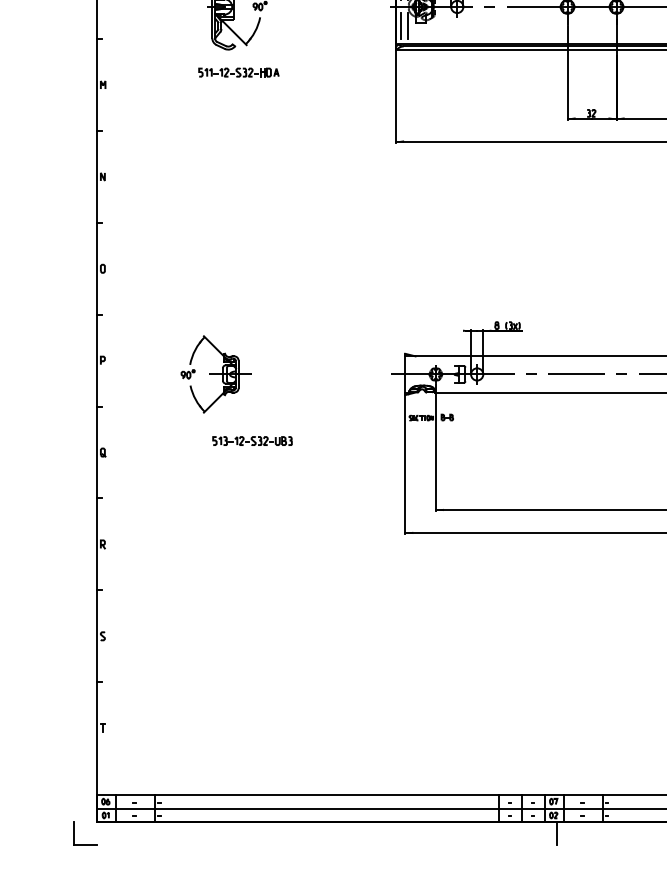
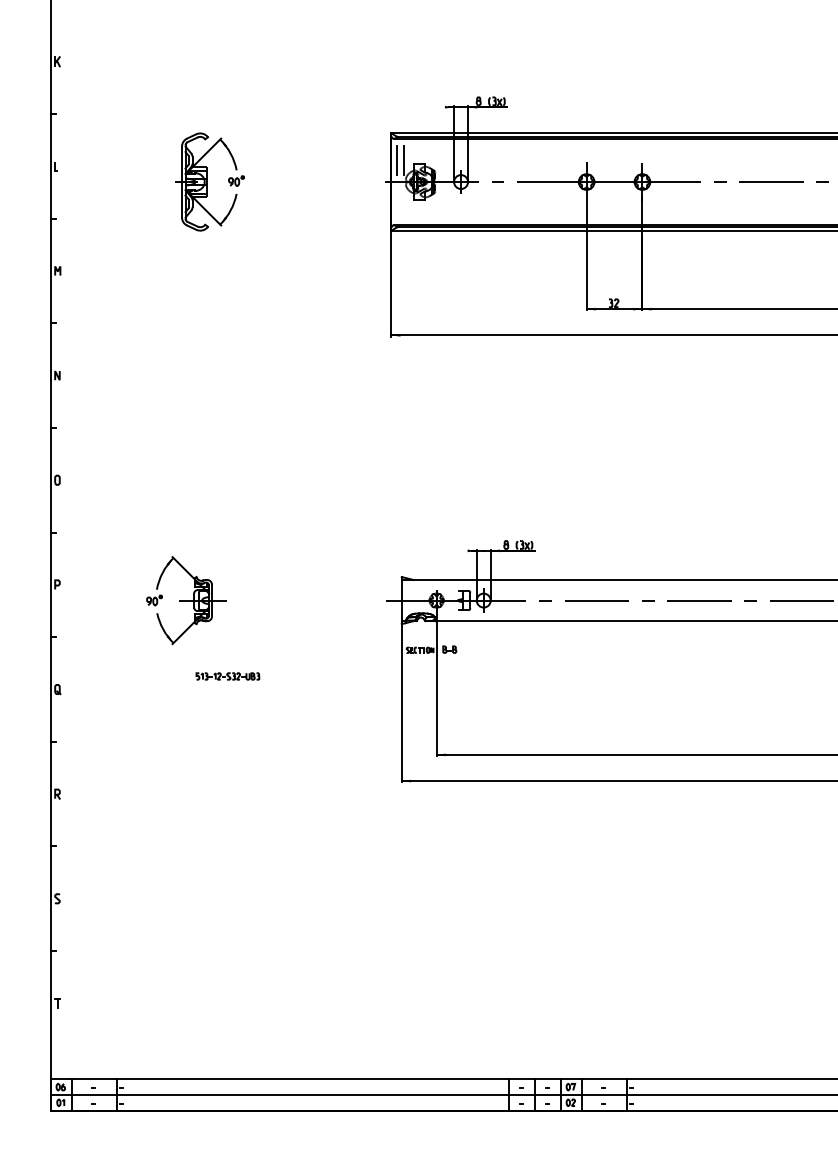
line: (401, 25) -> (397, 203), removed
line: (407, 25) -> (404, 203), removed
part: (239, 72) -> (212, 256), removed
part: (252, 441) -> (227, 676), size x0.7
part: (74, 833) -> (25, 1123), removed
line: (556, 833) -> (574, 1123), removed

